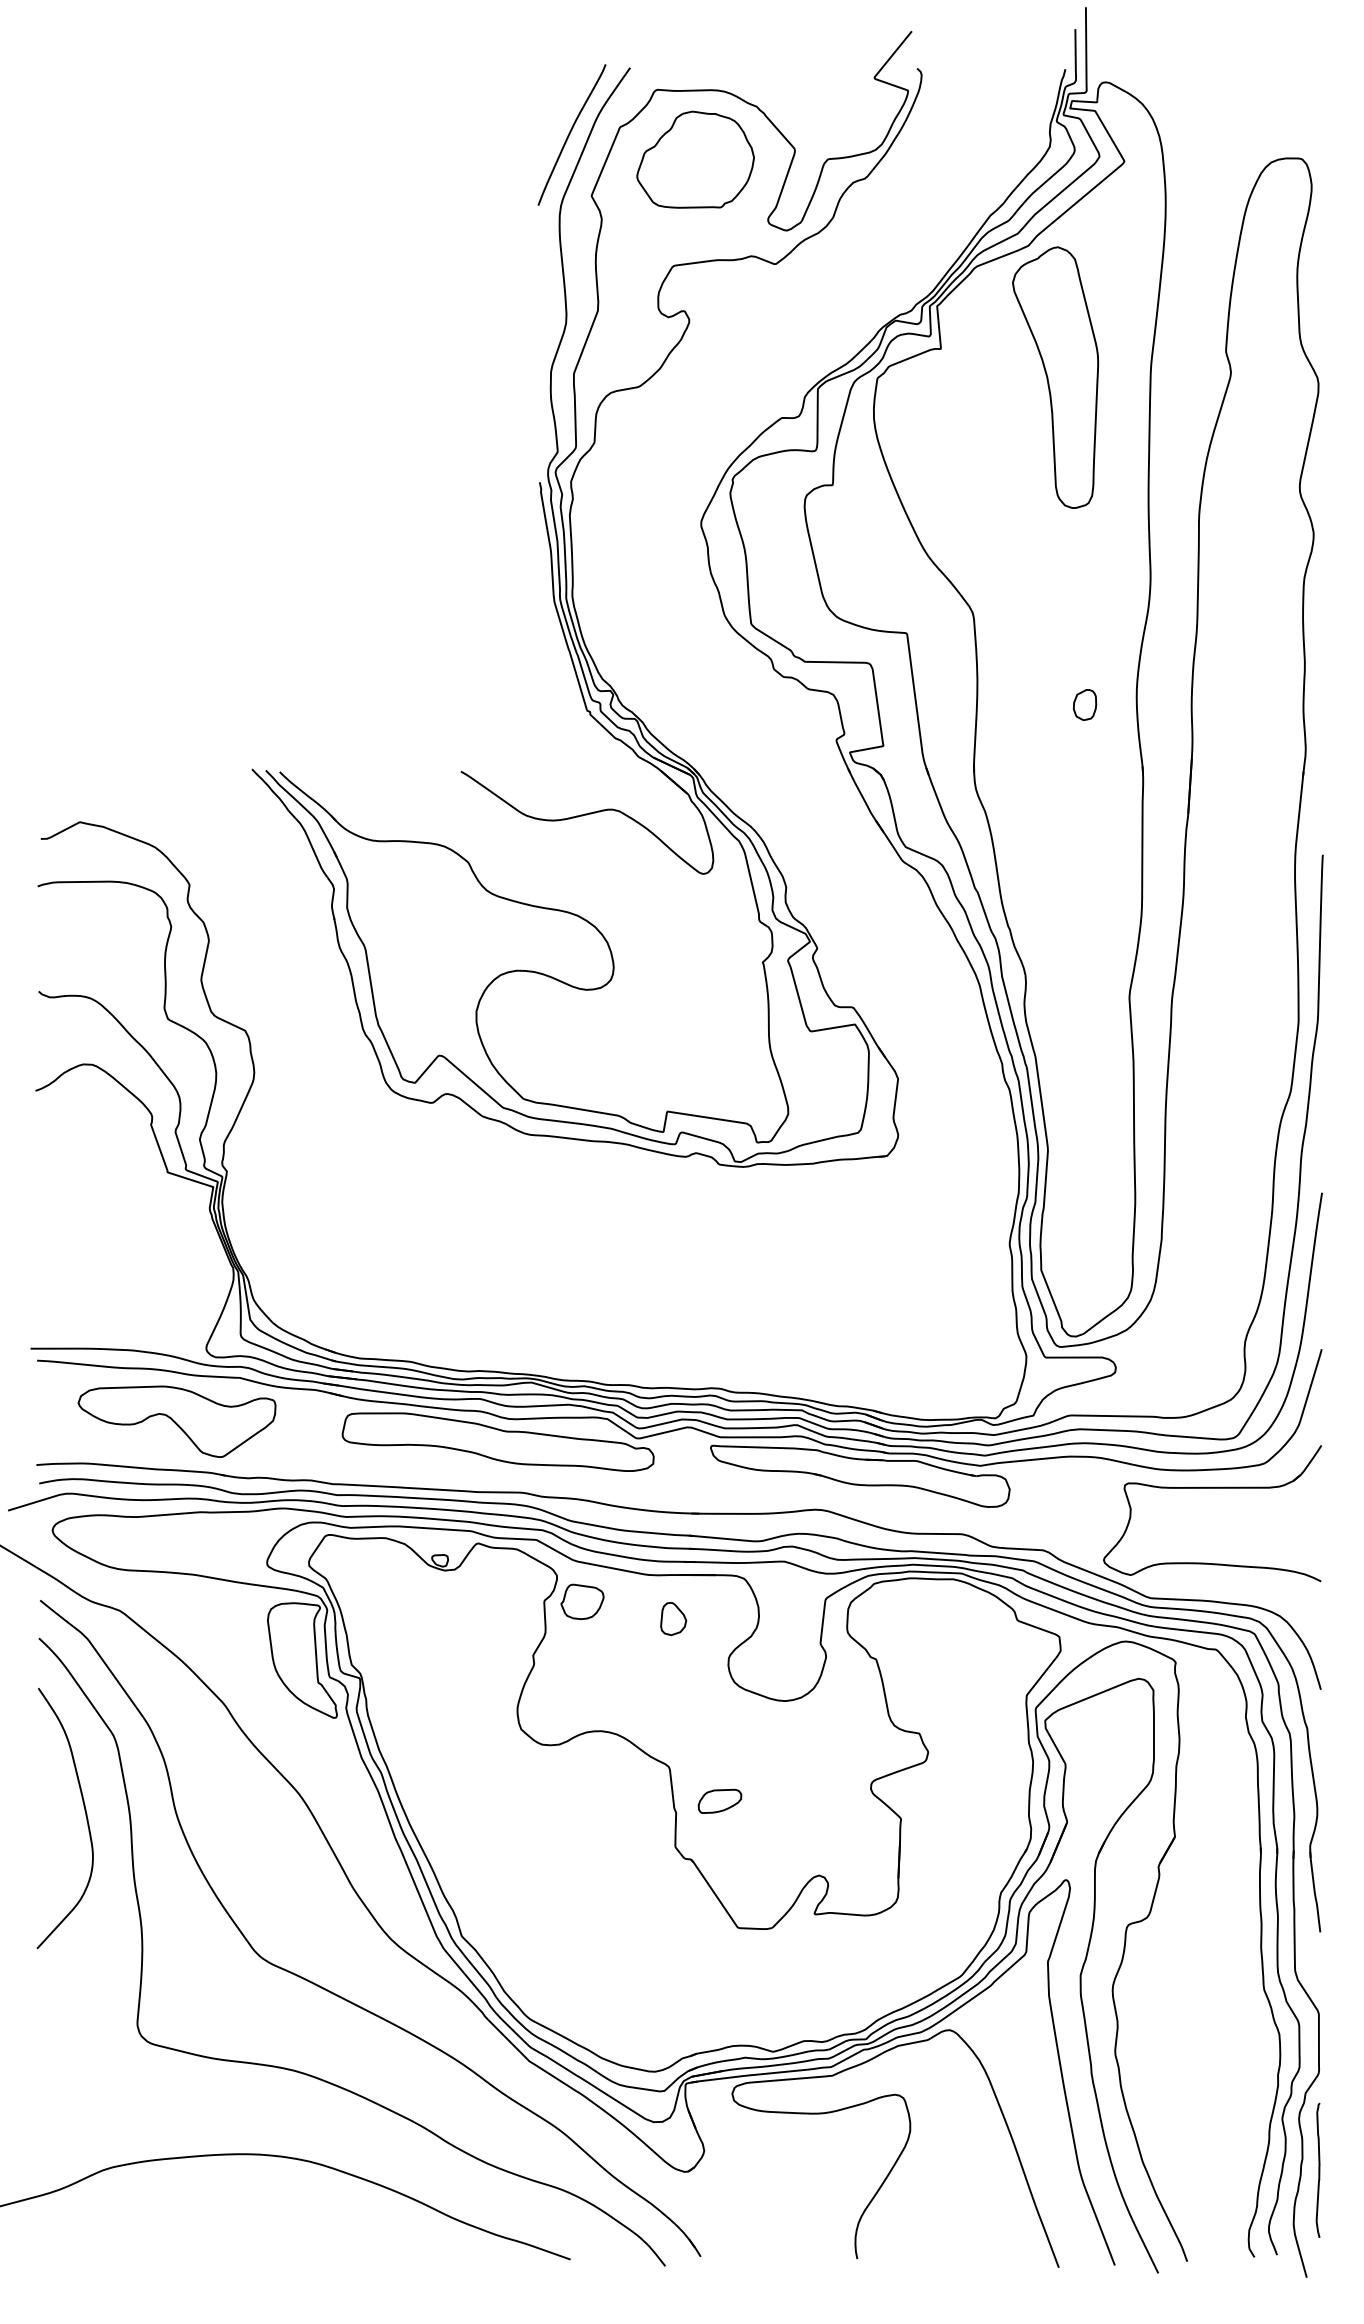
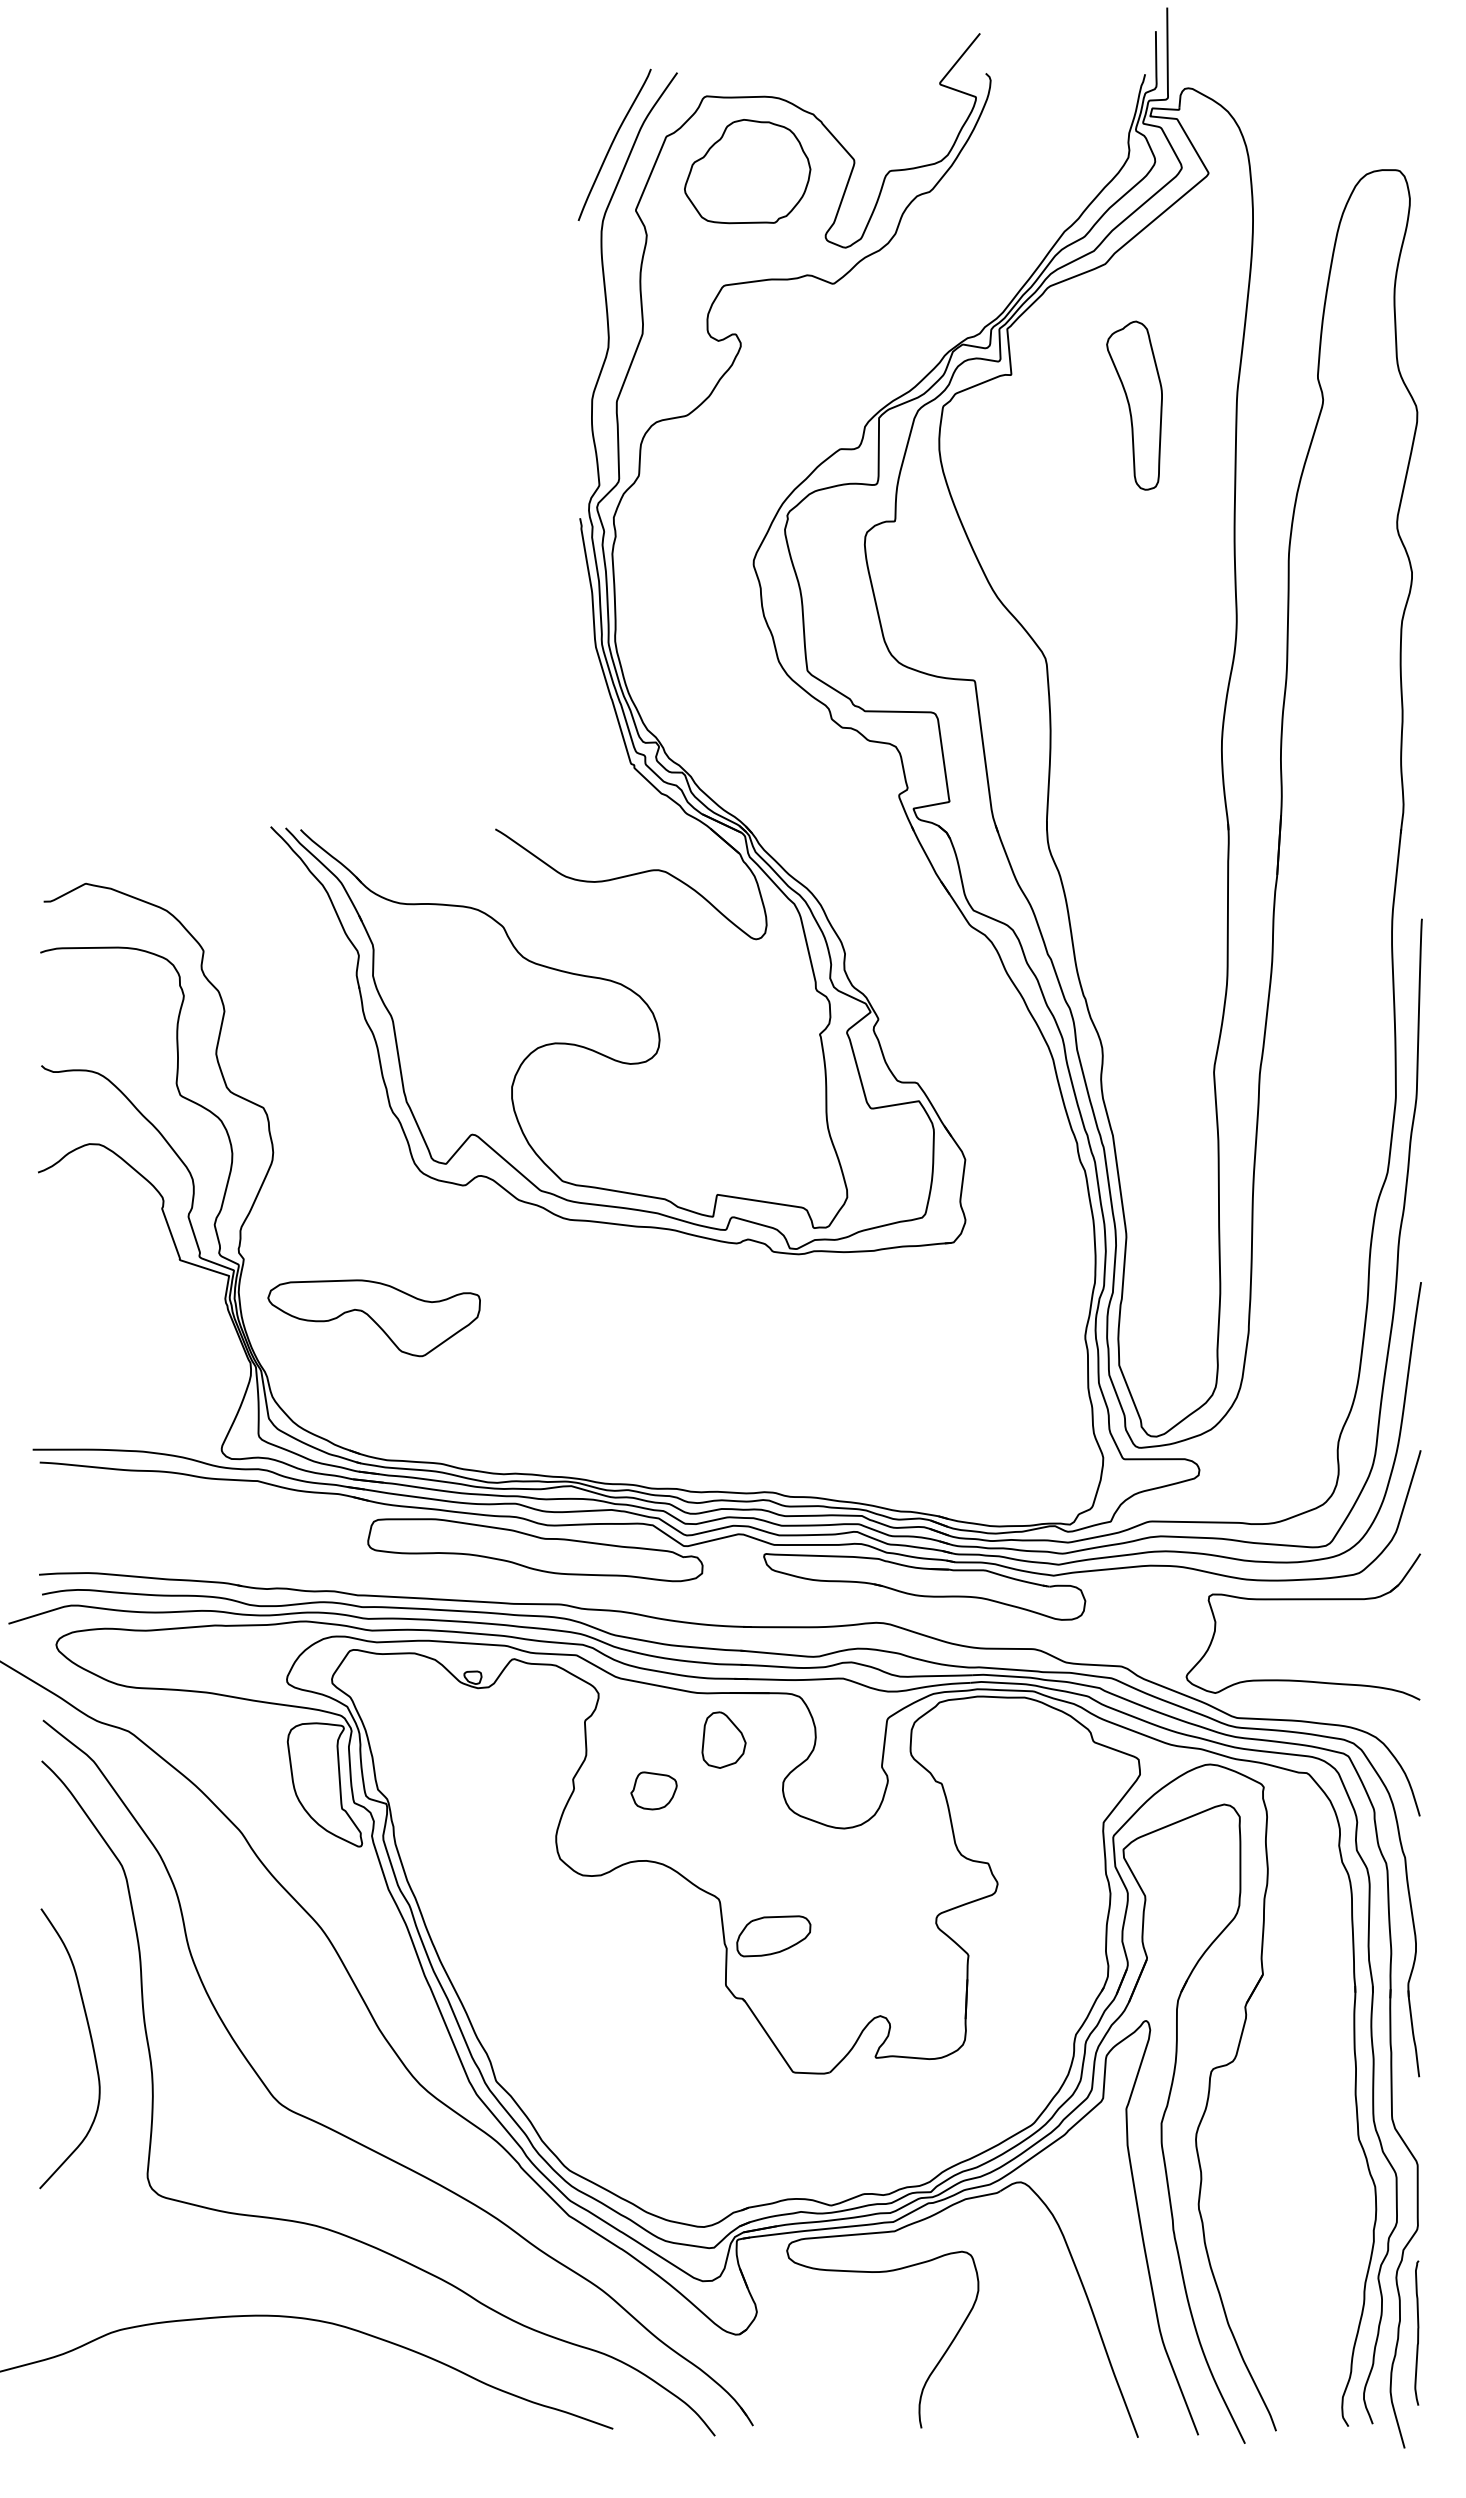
part: (1055, 377) -> (1134, 405), size x0.6
part: (1085, 704) -> (1166, 757), removed
part: (176, 1421) -> (373, 1318), moved
part: (582, 1601) -> (653, 1790), moved
part: (673, 1619) -> (723, 1740), size x1.6
part: (719, 1801) -> (773, 1936), size x1.6
curve: (85, 1814) -> (91, 2044), moved

